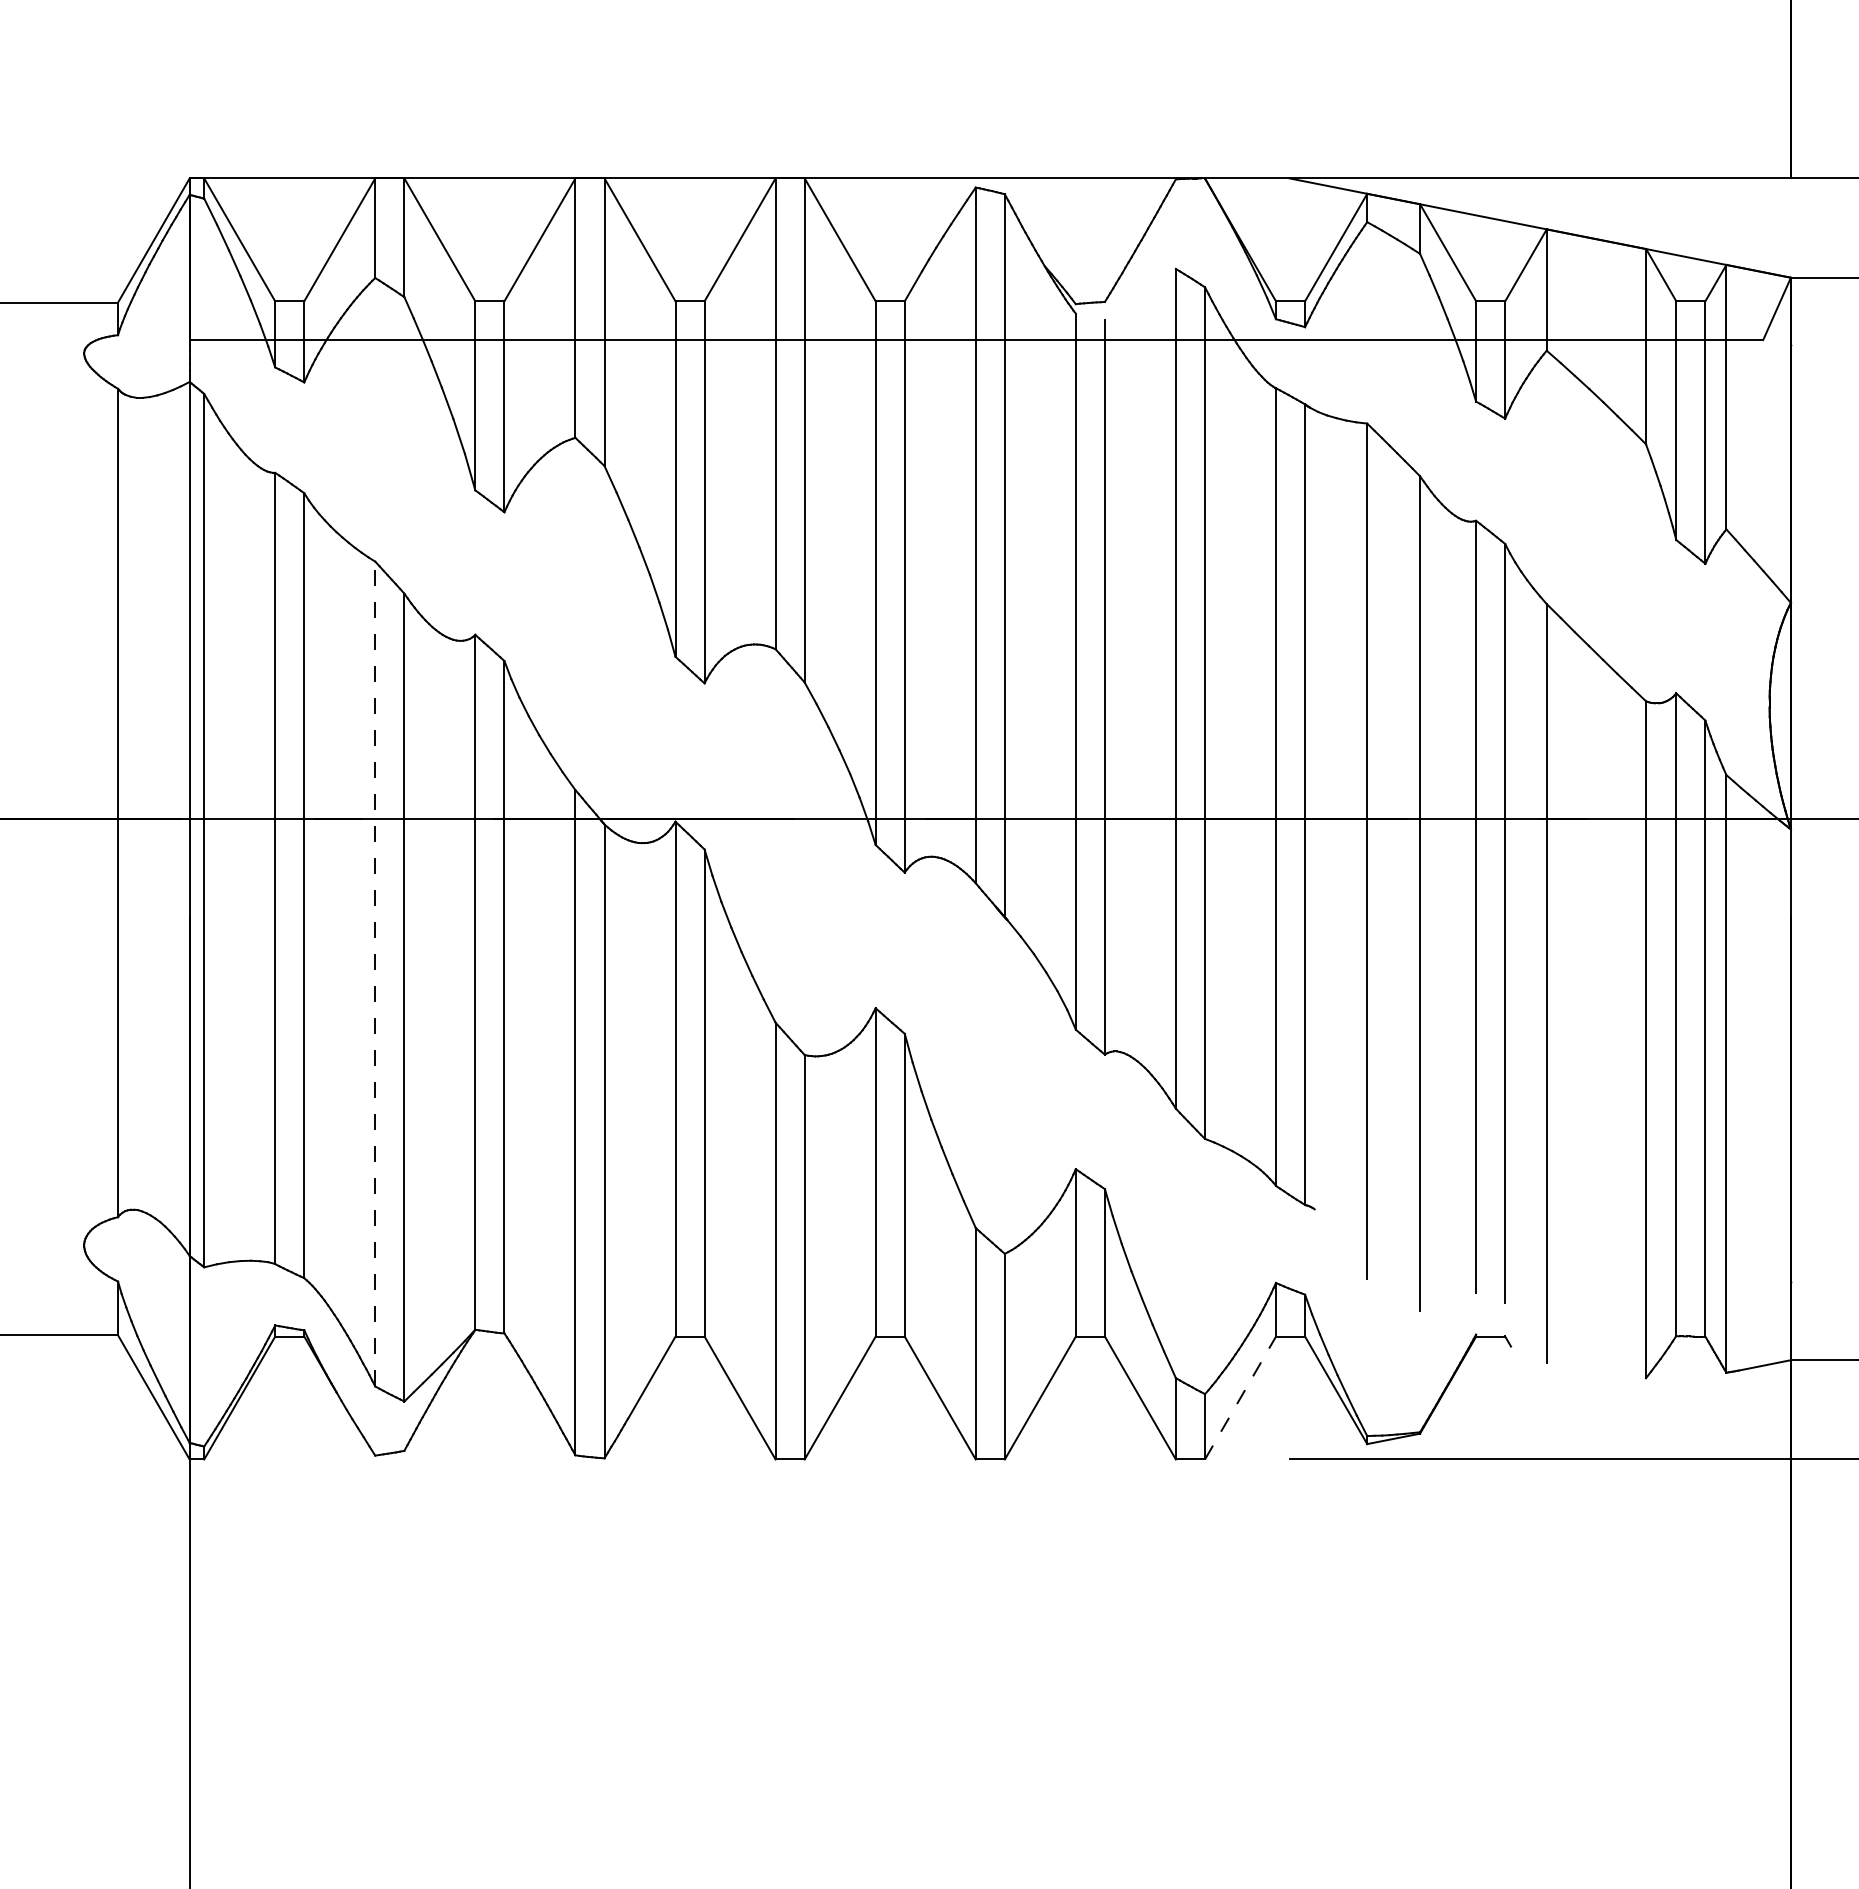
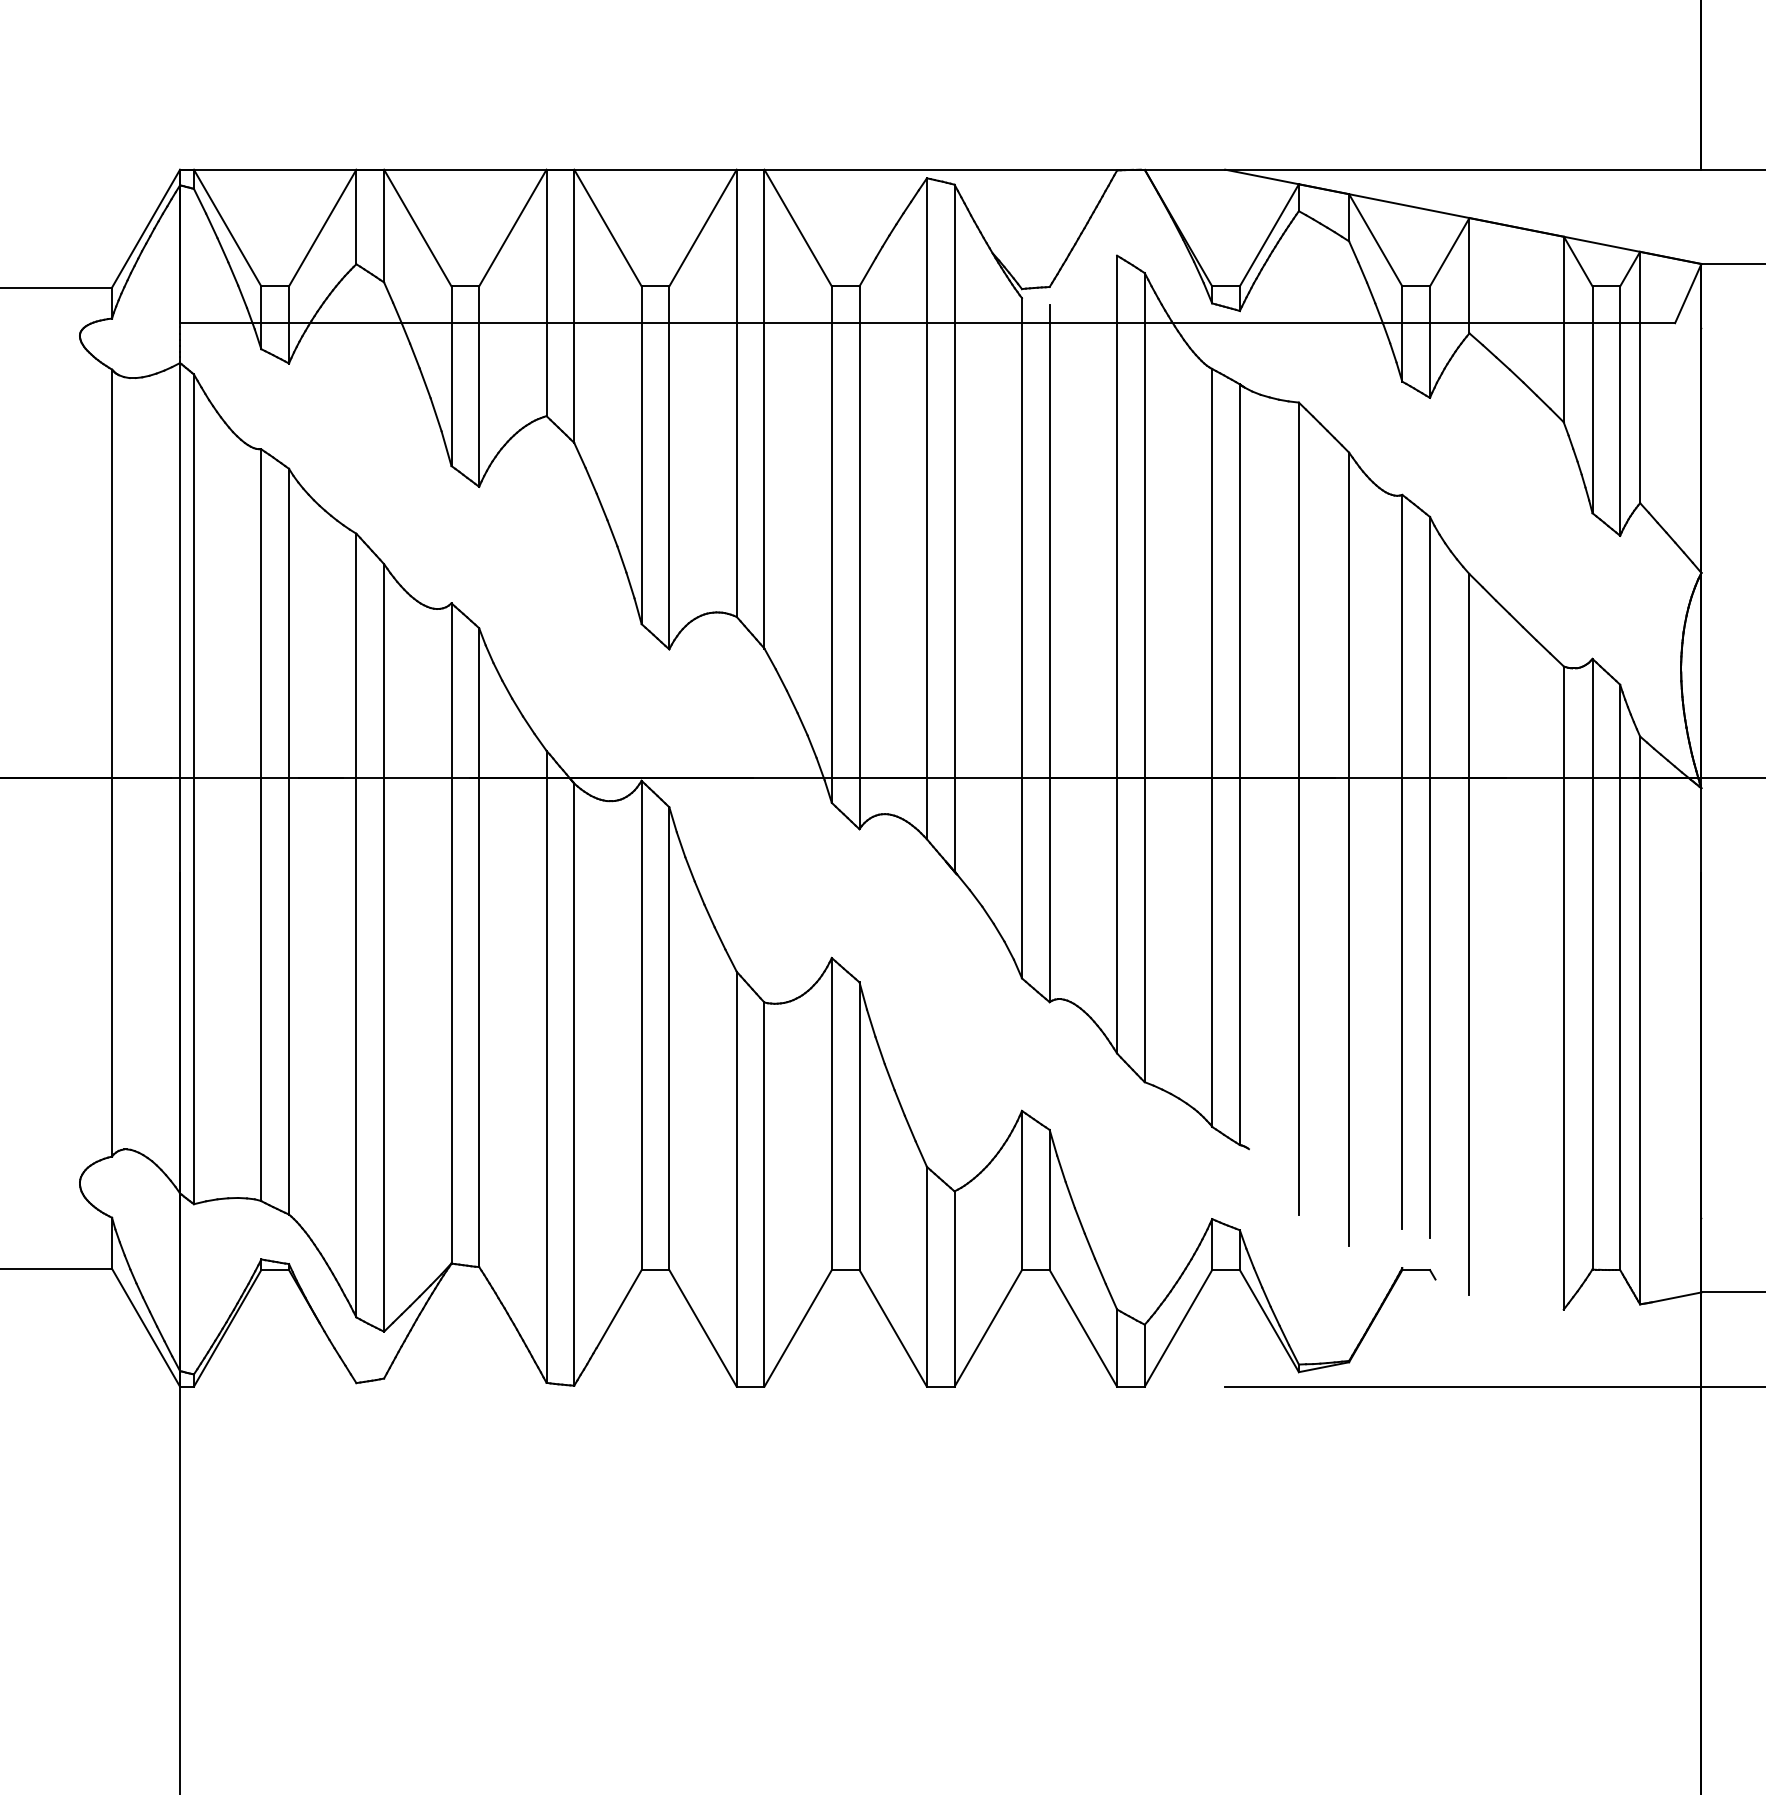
line: (375, 973) -> (356, 925), dashed -> solid
line: (1240, 1398) -> (1178, 1328), dashed -> solid

